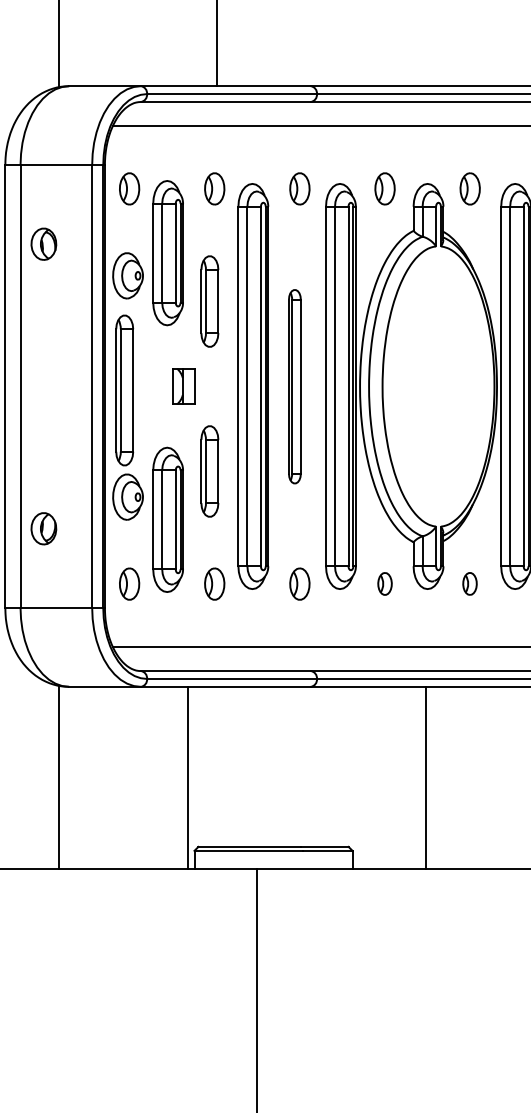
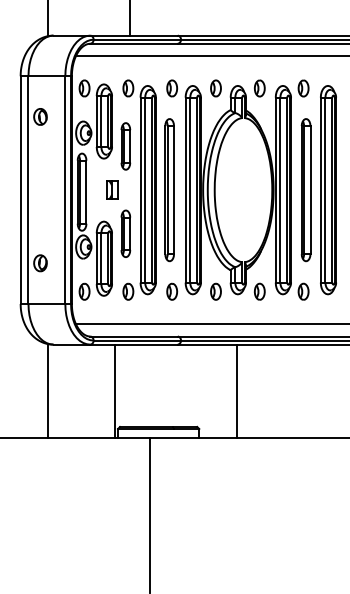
part: (294, 387) -> (169, 190), size x1.43
part: (384, 583) -> (215, 291), size x1.43
part: (469, 583) -> (259, 291), size x1.43

